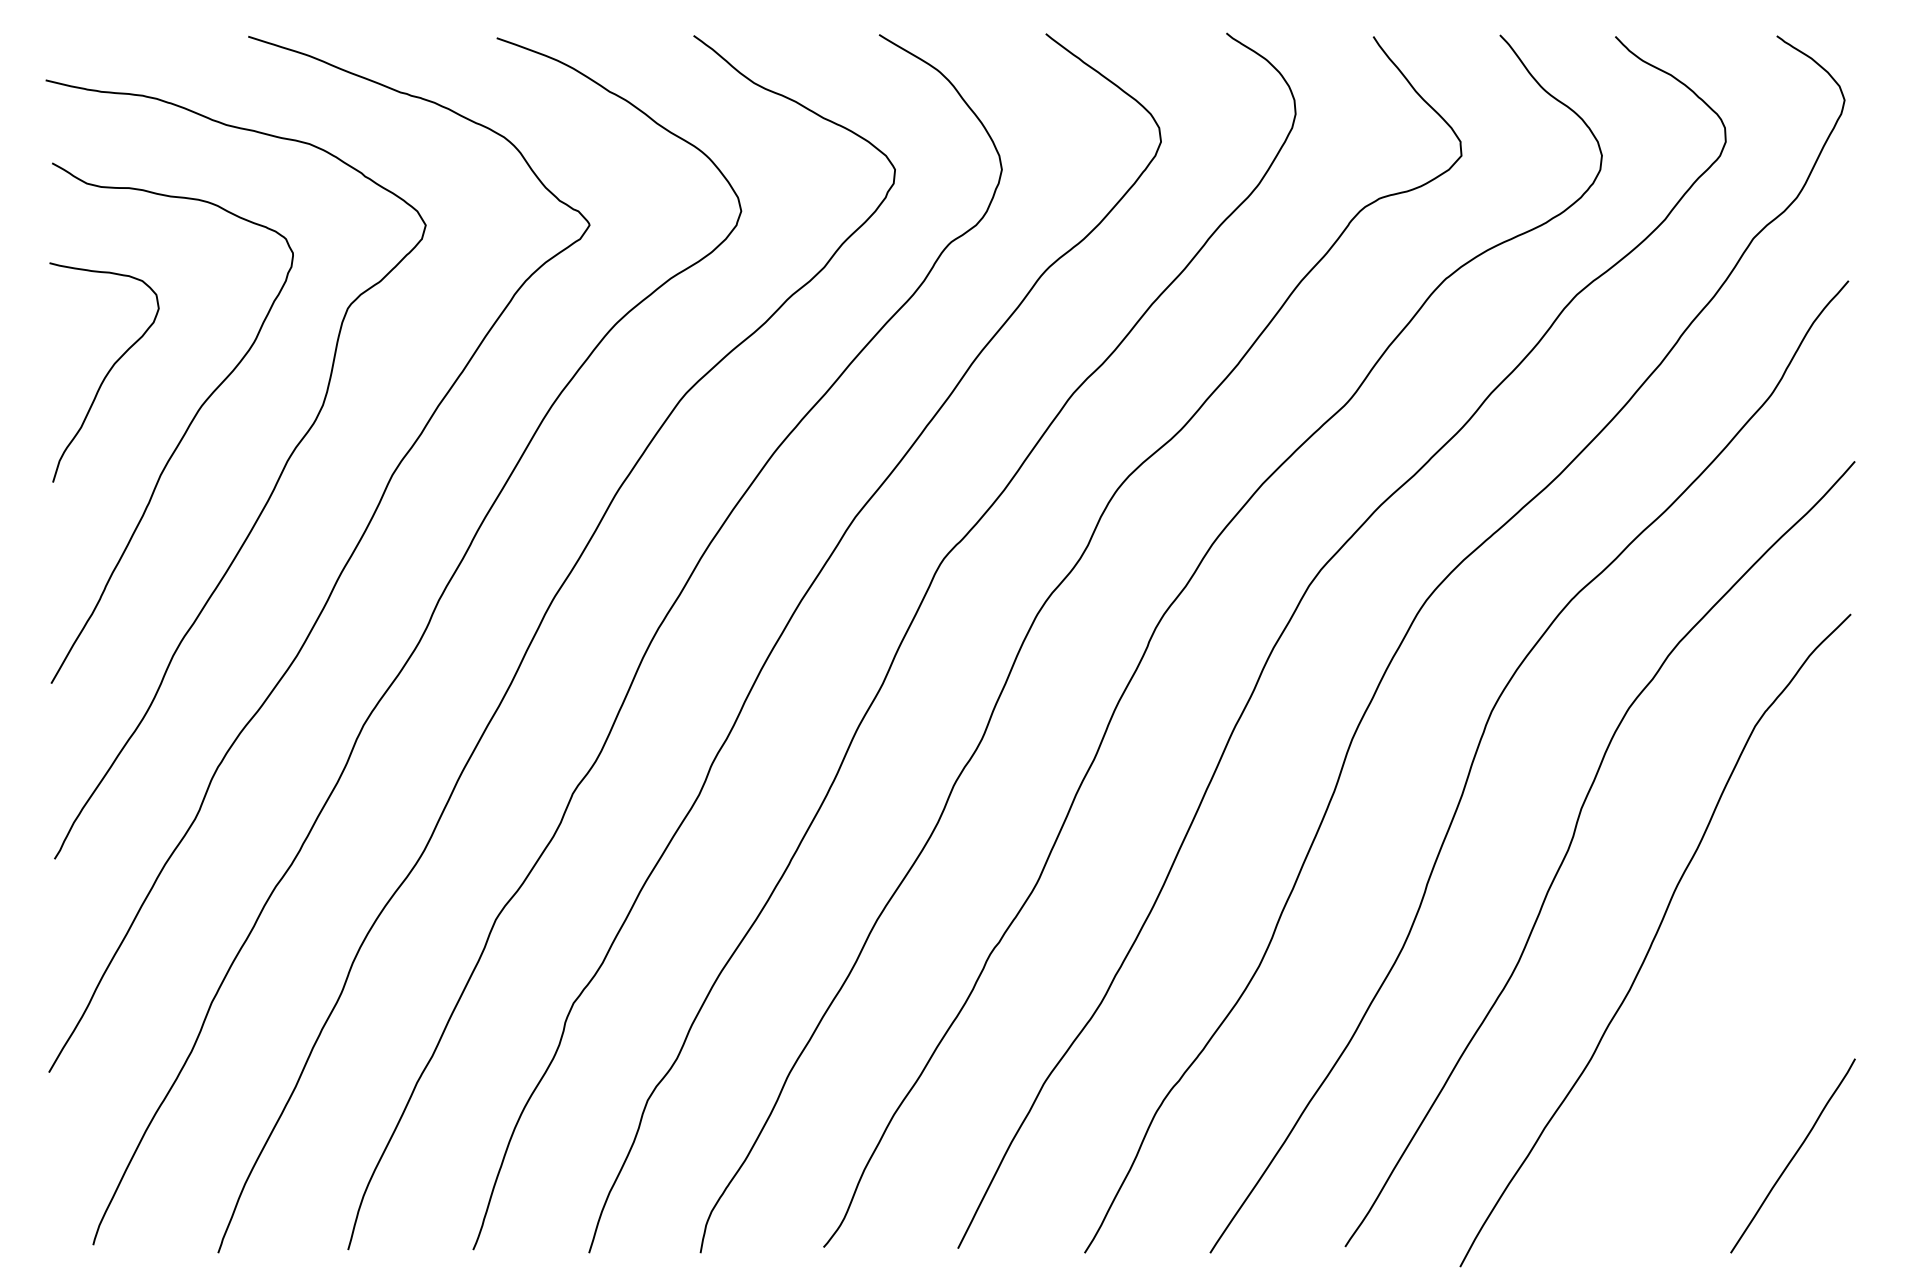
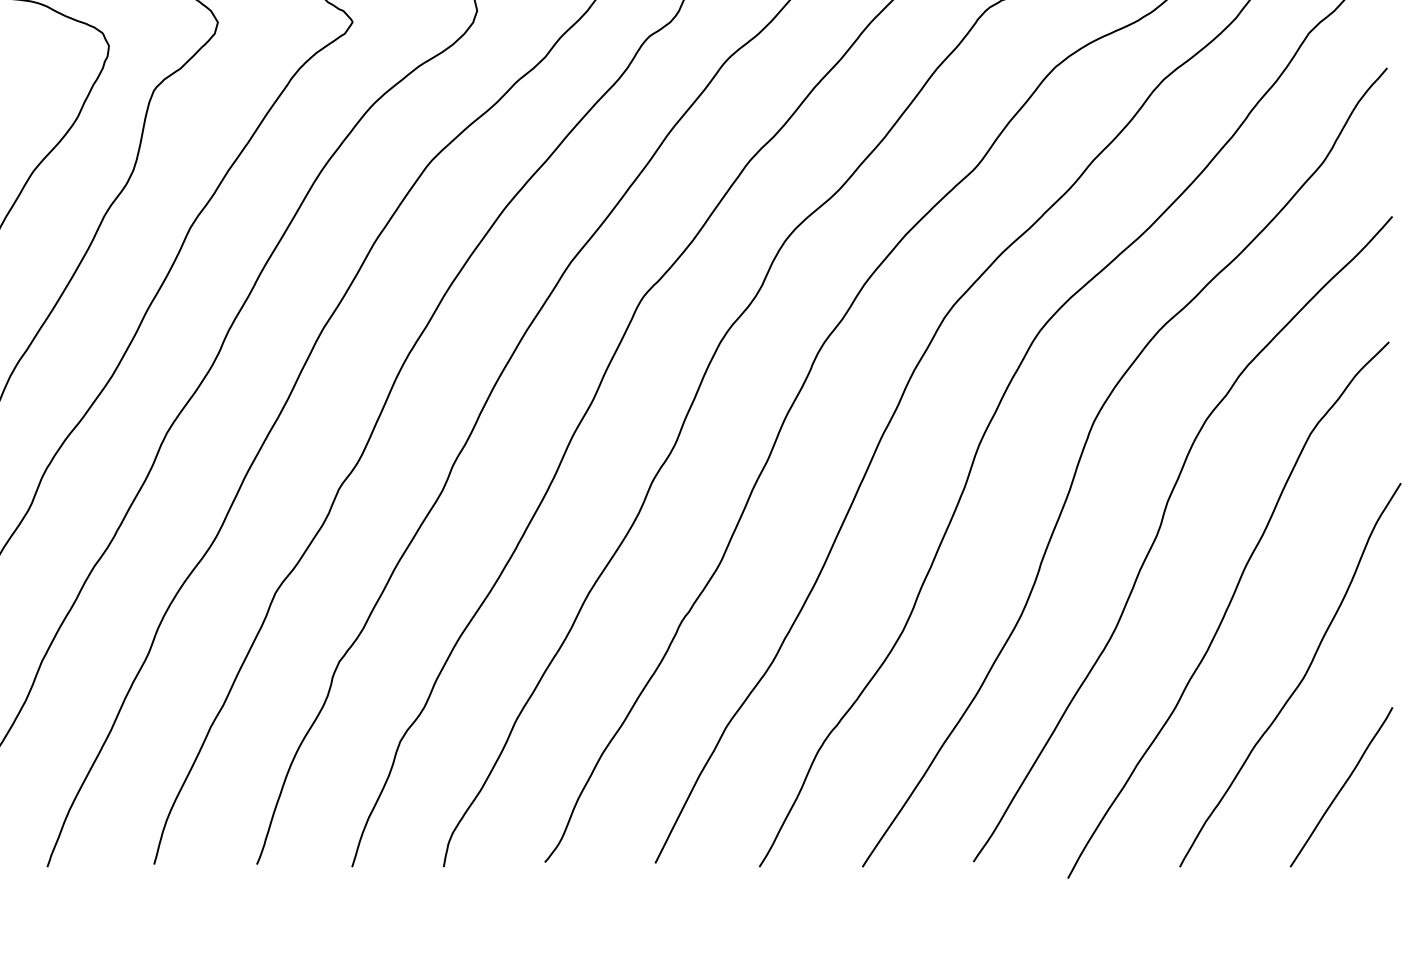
curve: (1742, 1027) -> (1300, 681), added

